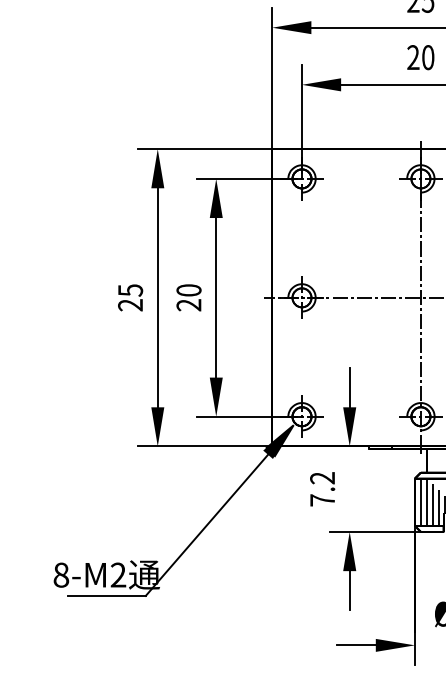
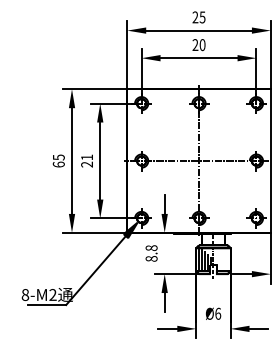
text: (189, 290) -> (87, 157), 20 -> 21
text: (129, 304) -> (58, 164), 25 -> 65
text: (322, 489) -> (151, 253), 7.2 -> 8.8

